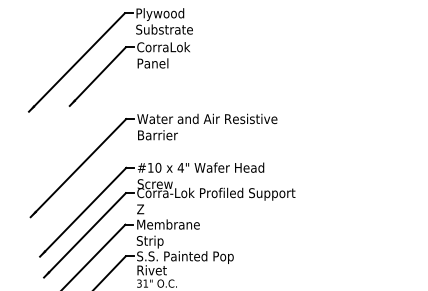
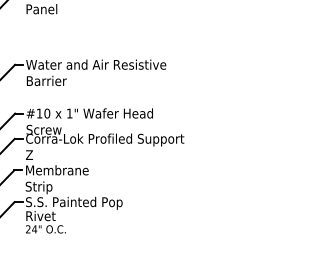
text: (180, 167) -> (69, 113), 4" -> 1"
text: (142, 283) -> (31, 229), 31" -> 24"

